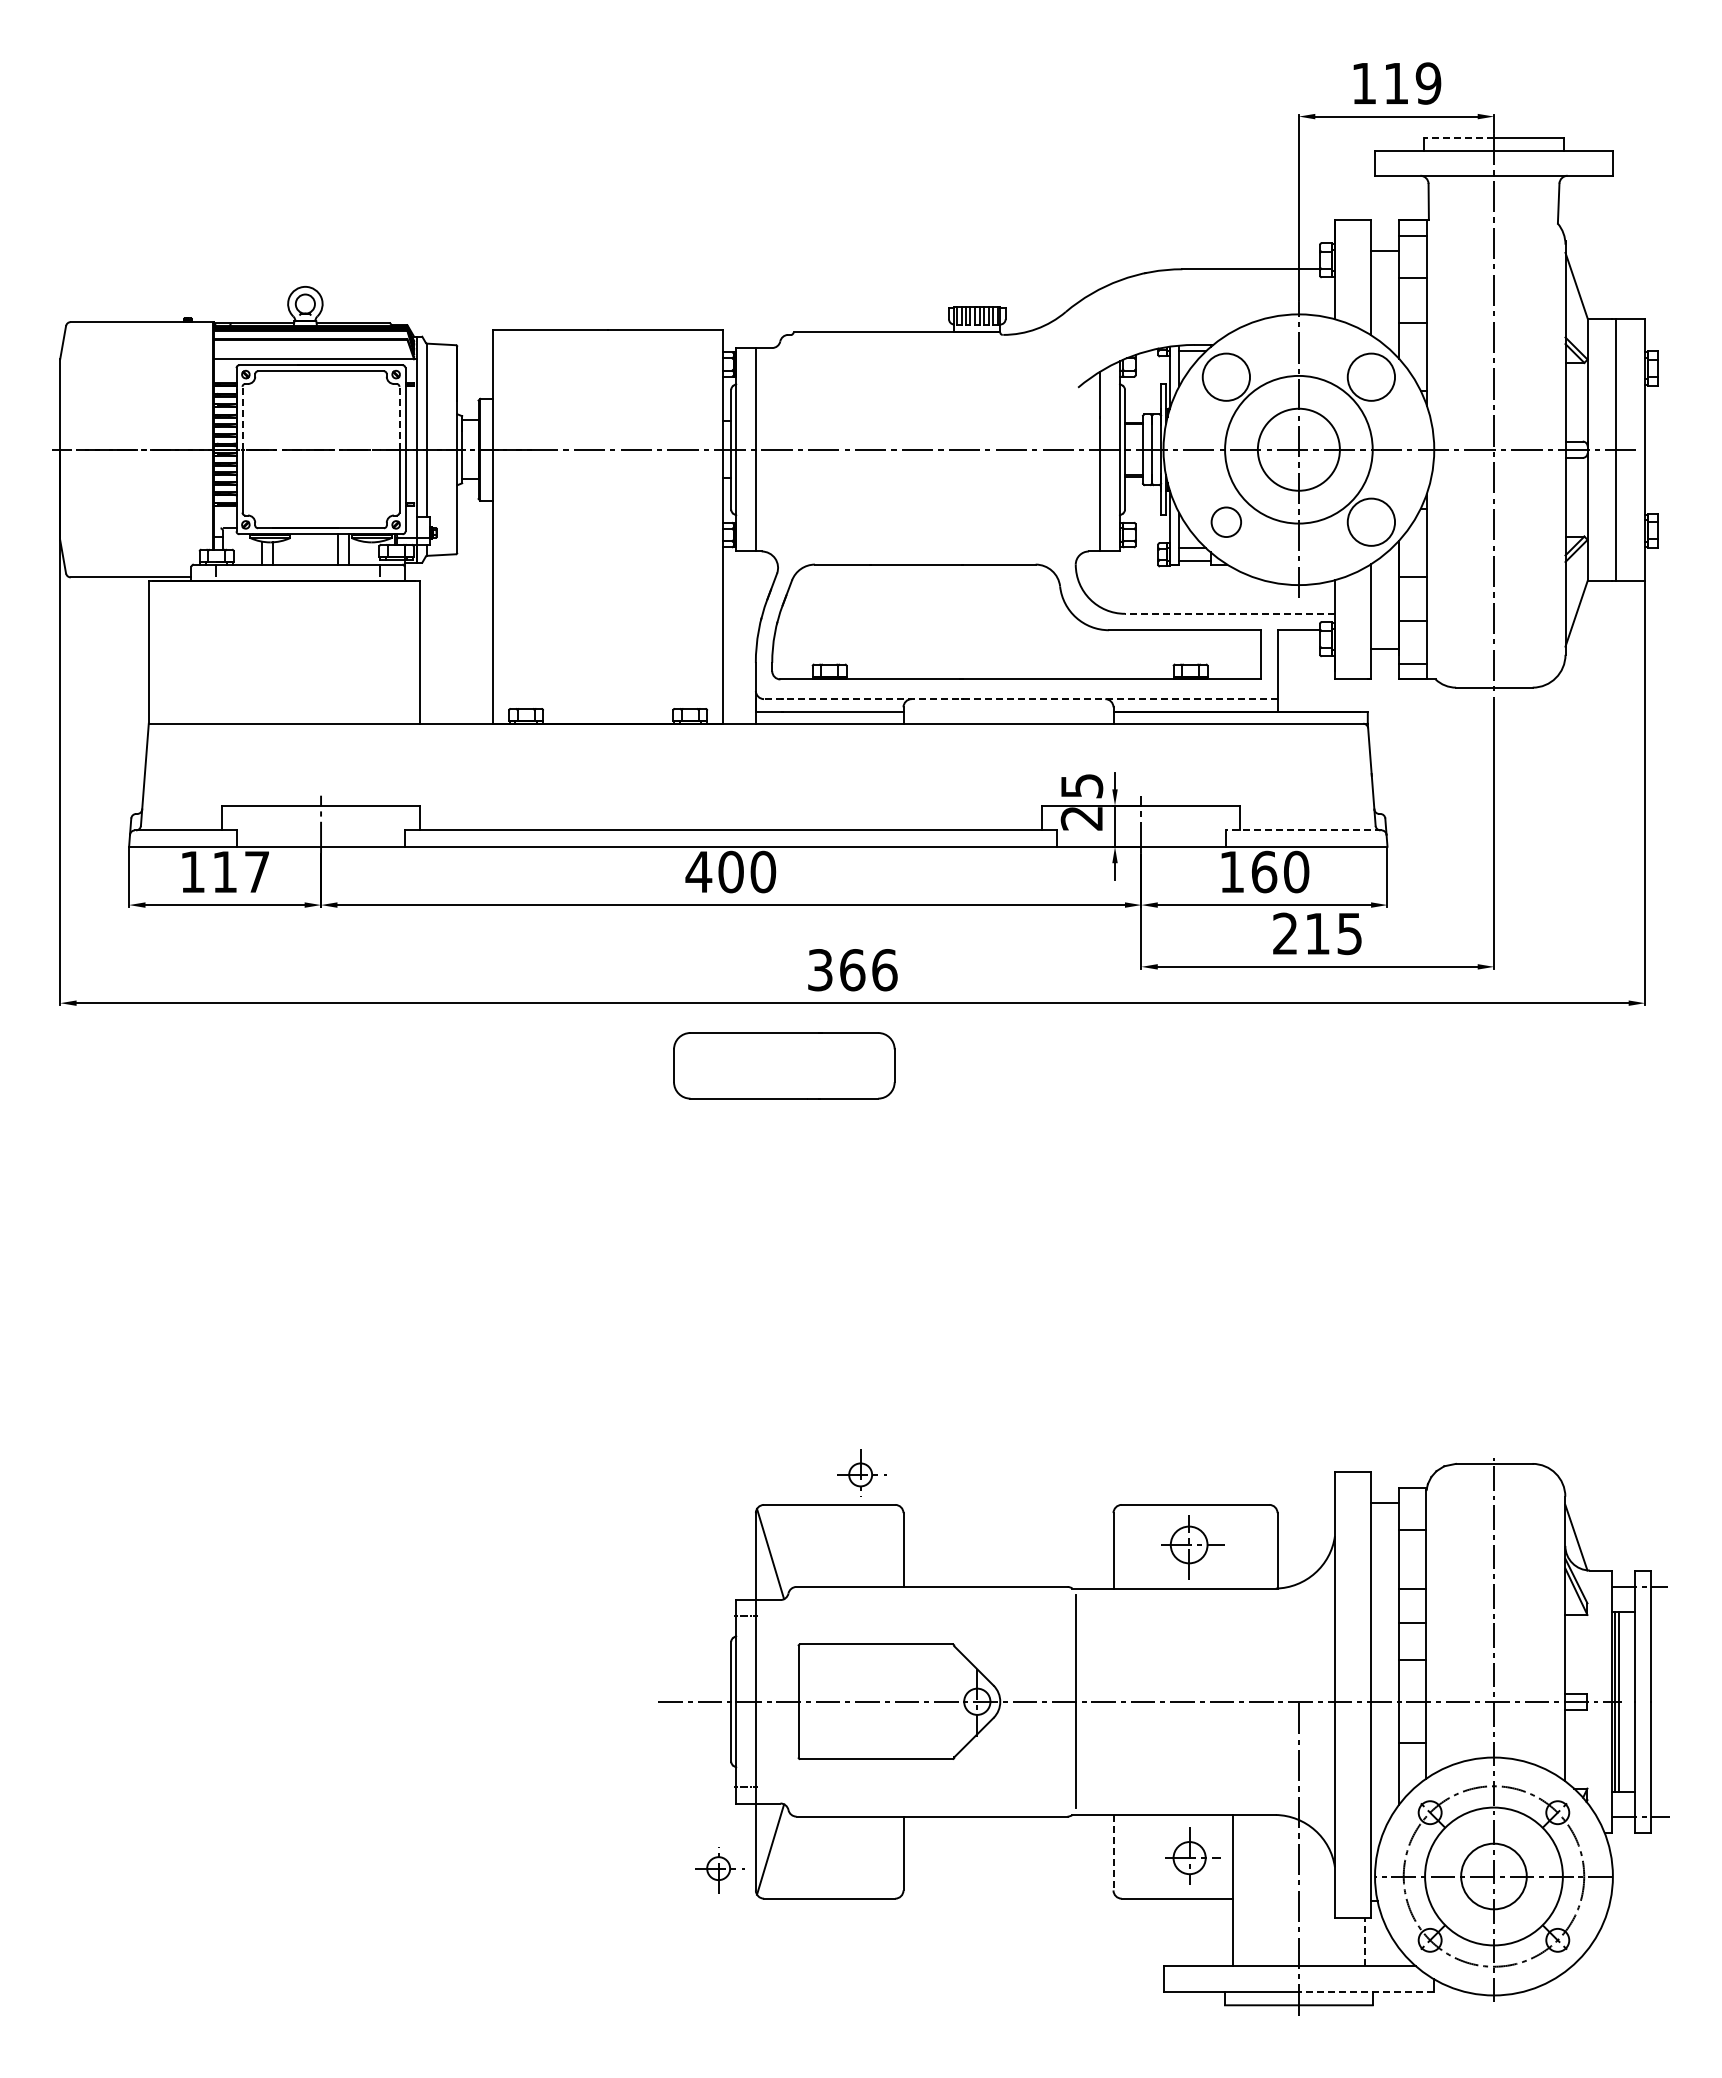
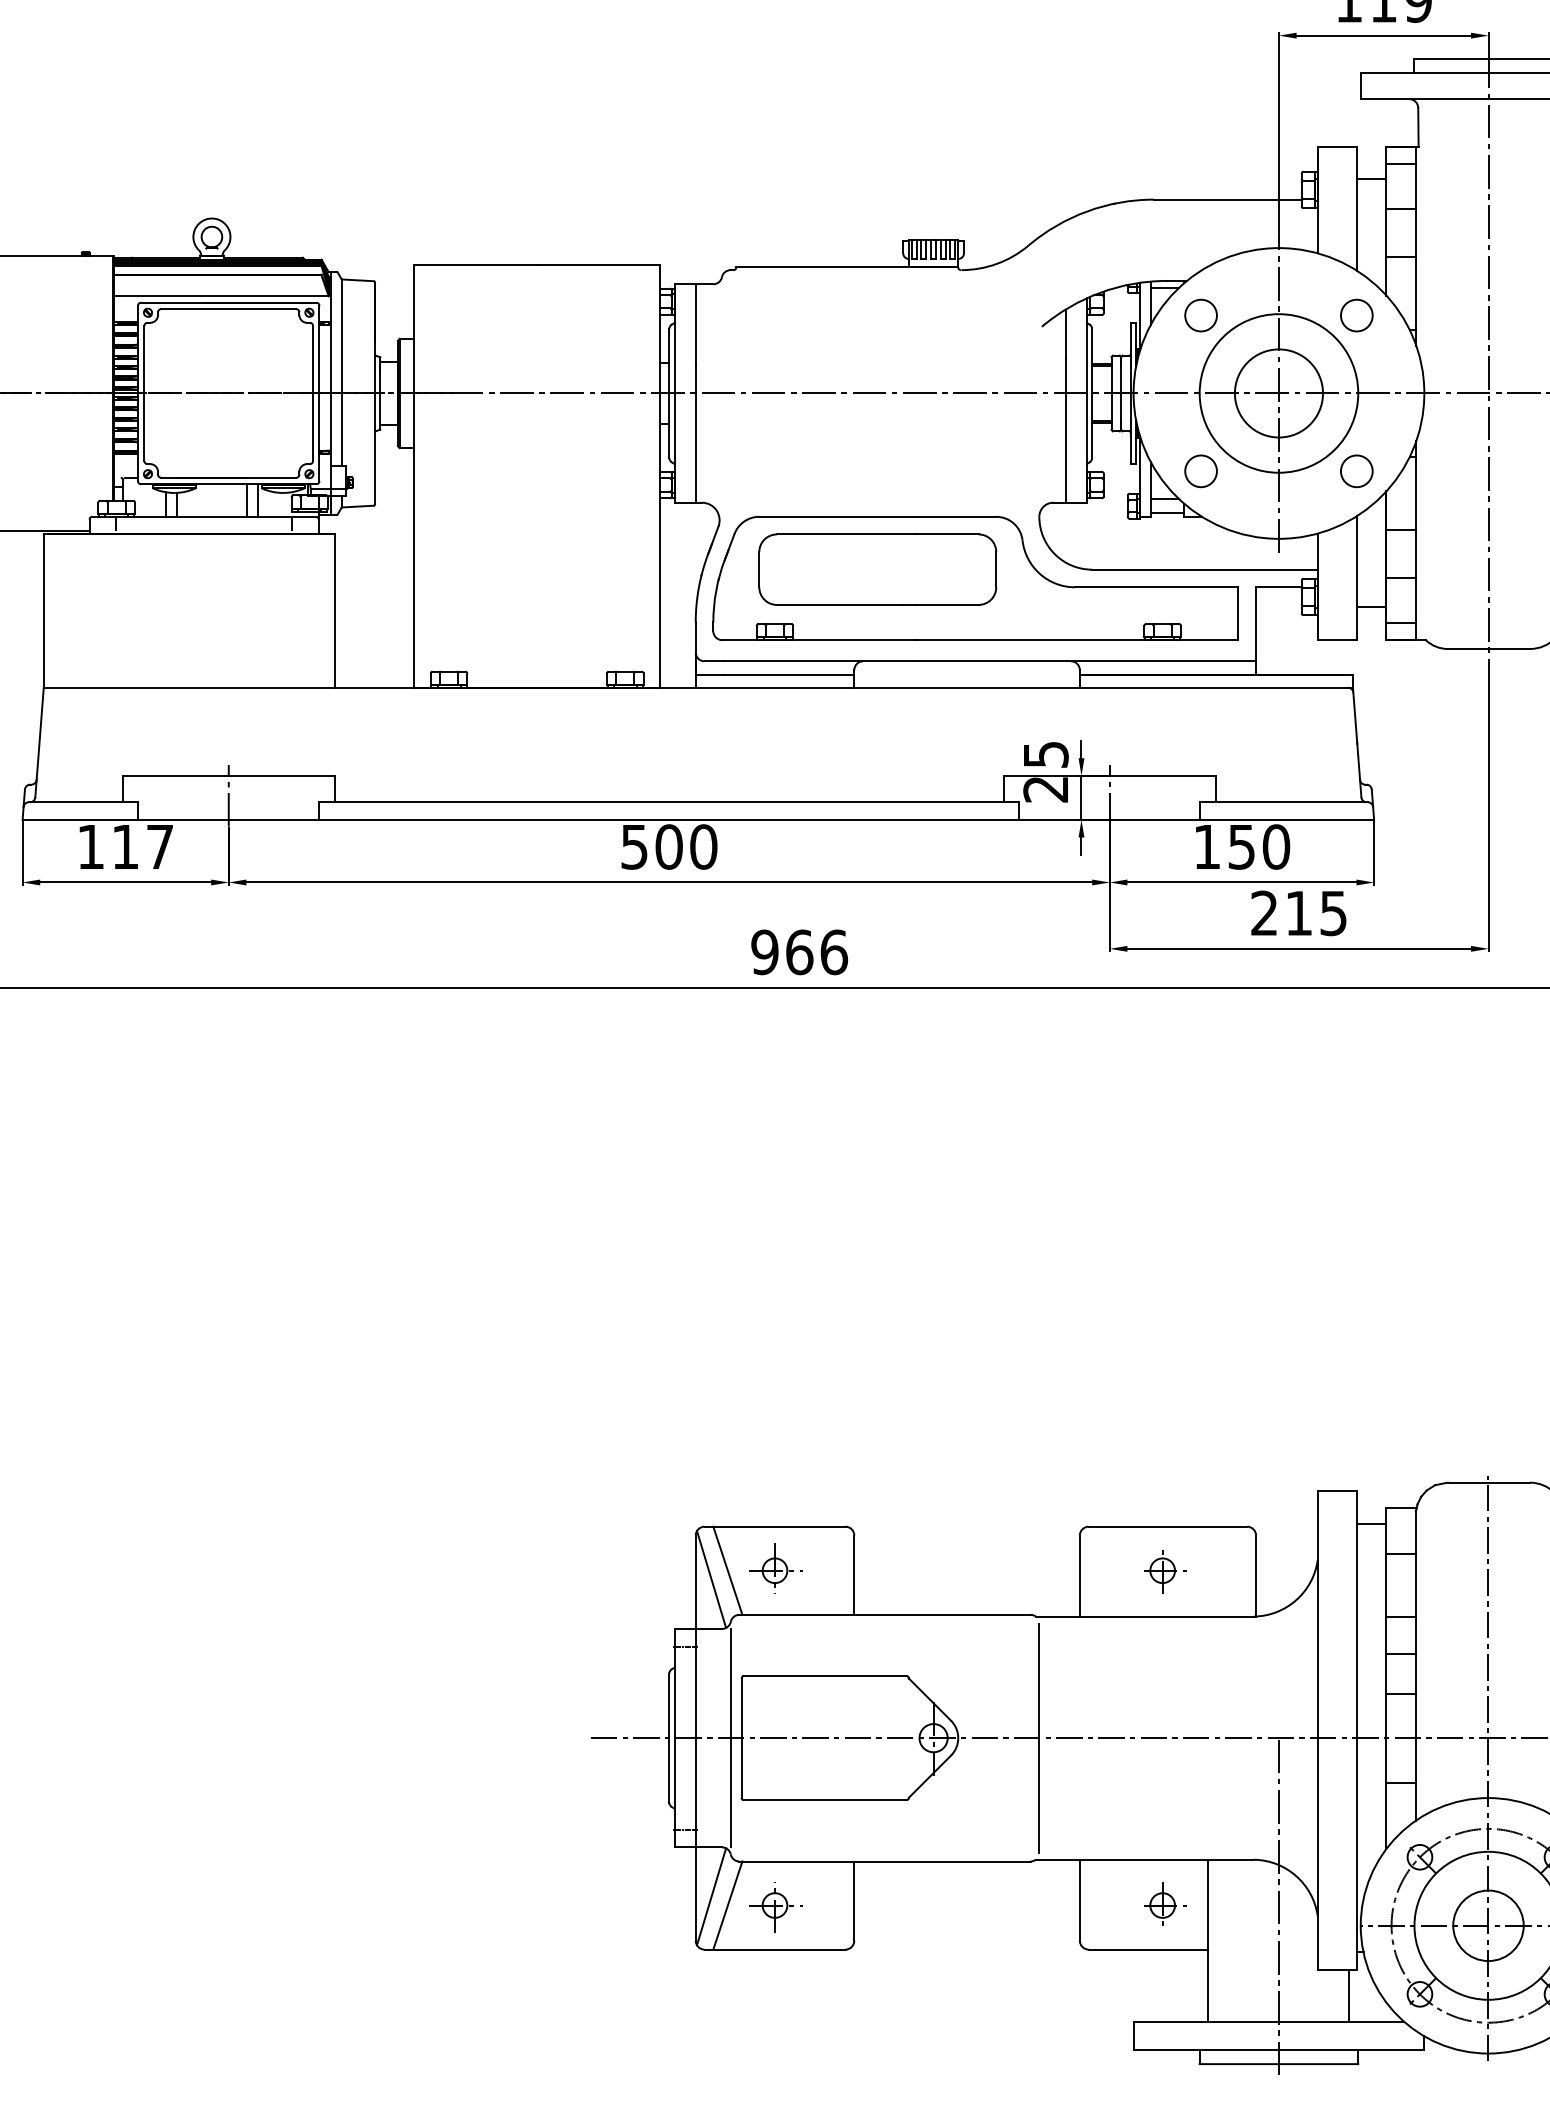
line: (1459, 138) -> (1451, 59), dashed -> solid
circle: (1226, 377) -> (1201, 315), size x0.62
circle: (1371, 377) -> (1356, 315), size x0.62
line: (242, 417) -> (144, 358), dashed -> solid
line: (399, 417) -> (313, 358), dashed -> solid
circle: (1371, 522) -> (1356, 471), size x0.62
line: (1229, 613) -> (1204, 569), dashed -> solid
line: (1020, 699) -> (979, 661), dashed -> solid
line: (1303, 830) -> (1283, 802), dashed -> solid
text: (1264, 871) -> (1242, 846), 160 -> 150
text: (698, 872) -> (634, 847), 400 -> 500
text: (819, 970) -> (764, 952), 366 -> 966
part: (784, 1065) -> (877, 569), moved
part: (861, 1472) -> (775, 1568), moved
line: (785, 1545) -> (727, 1570), added
part: (1192, 1547) -> (1164, 1572), size x0.62
line: (788, 1701) -> (730, 1737), added
line: (1113, 1852) -> (1079, 1900), dashed -> solid
part: (1192, 1856) -> (1164, 1904), size x0.71
line: (785, 1857) -> (727, 1905), added
part: (719, 1870) -> (775, 1907), moved
line: (1364, 1941) -> (1349, 1995), dashed -> solid
line: (1366, 1992) -> (1351, 2050), dashed -> solid

